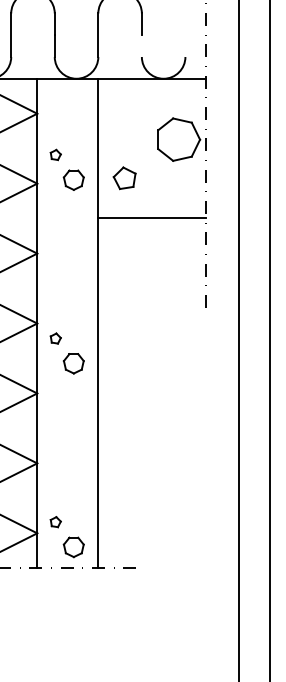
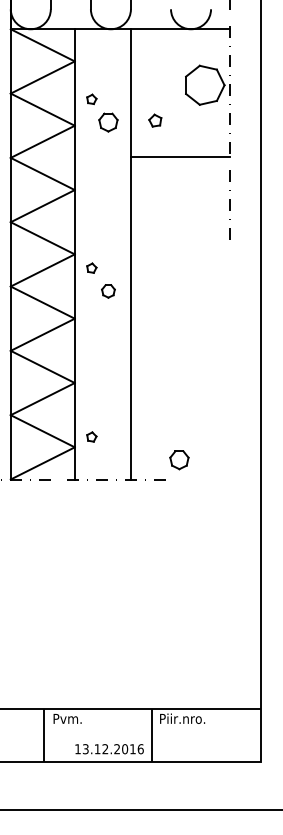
part: (125, 177) -> (155, 120), size x0.6
part: (73, 363) -> (108, 291), size x0.7
part: (73, 547) -> (179, 460), moved

